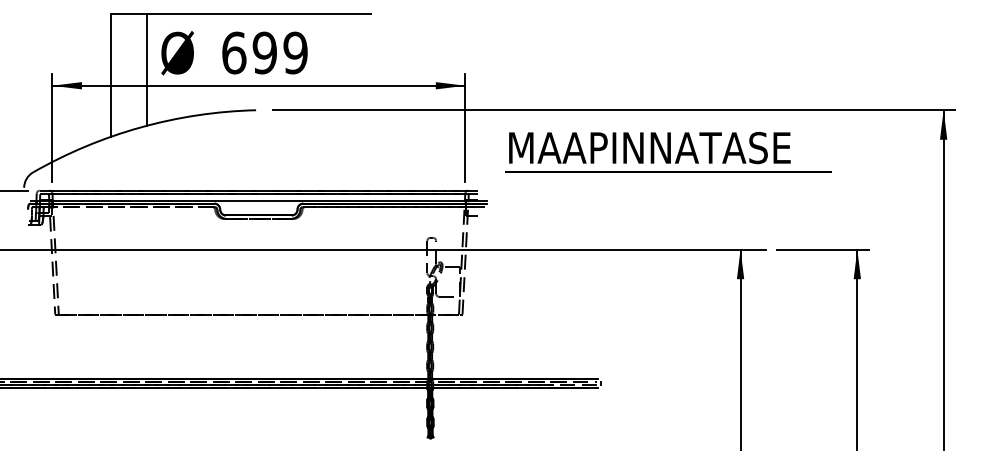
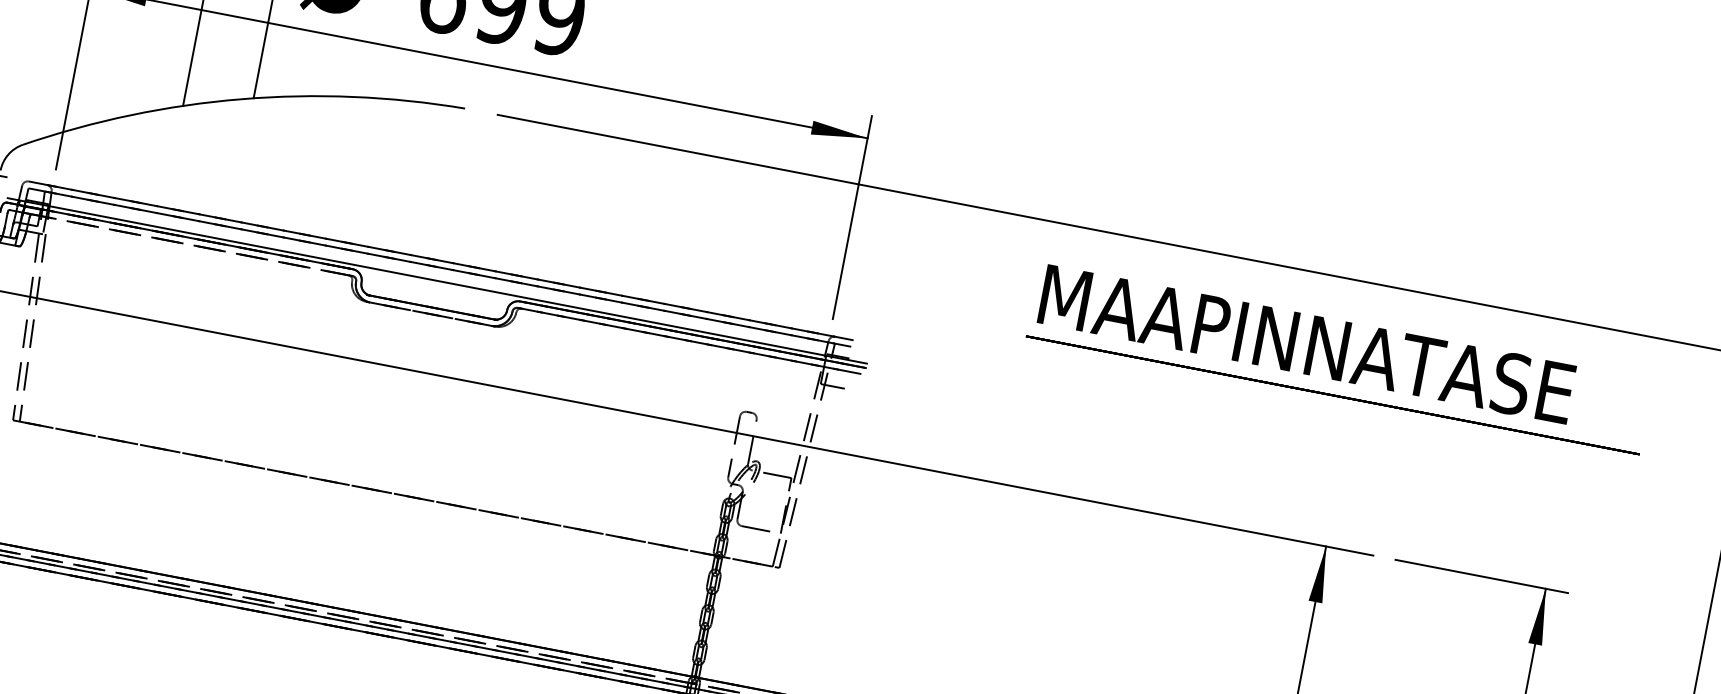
part: (668, 151) -> (1340, 357), moved

